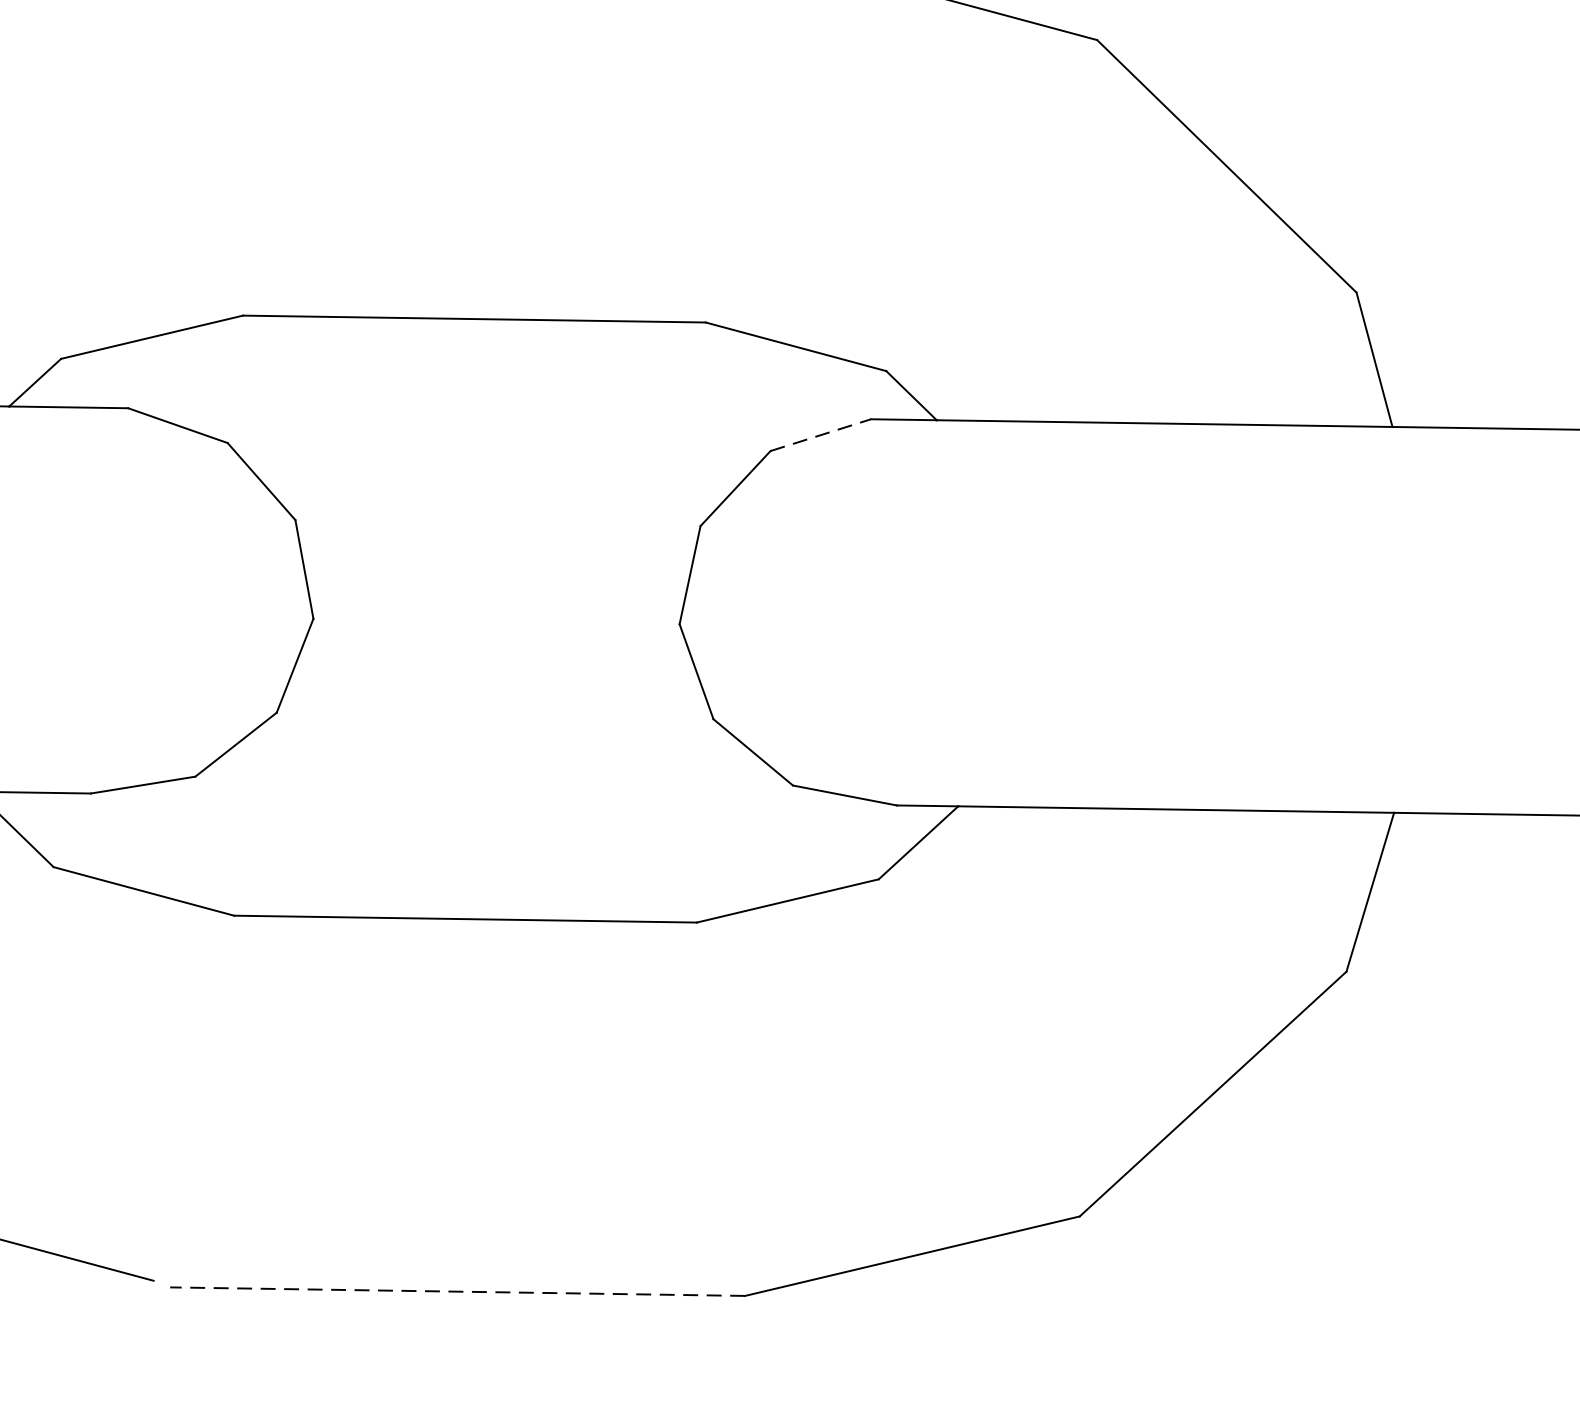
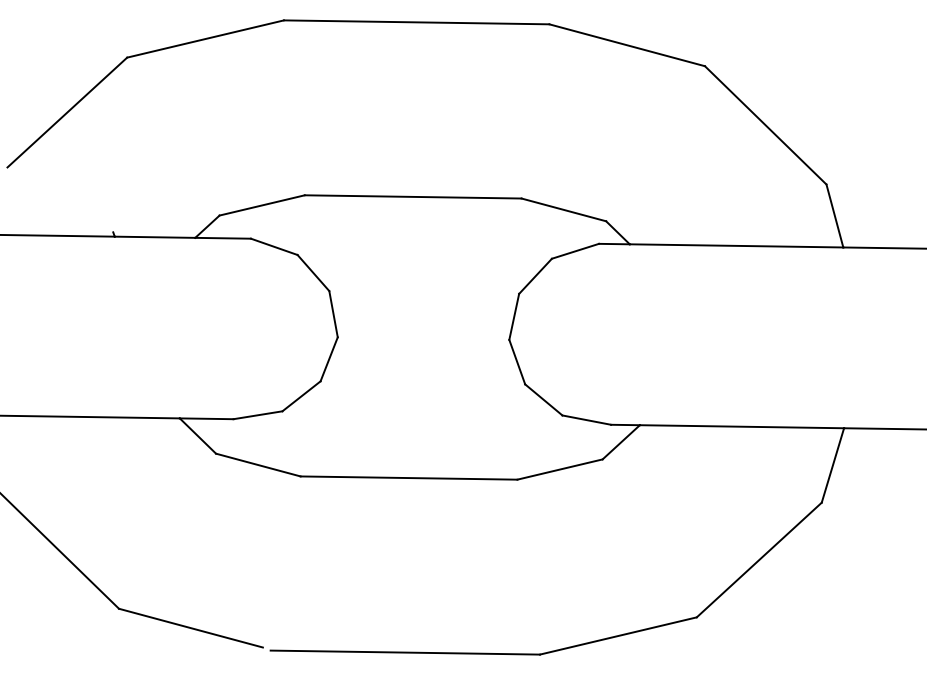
line: (820, 435) -> (575, 251), dashed -> solid
line: (457, 1291) -> (405, 652), dashed -> solid

